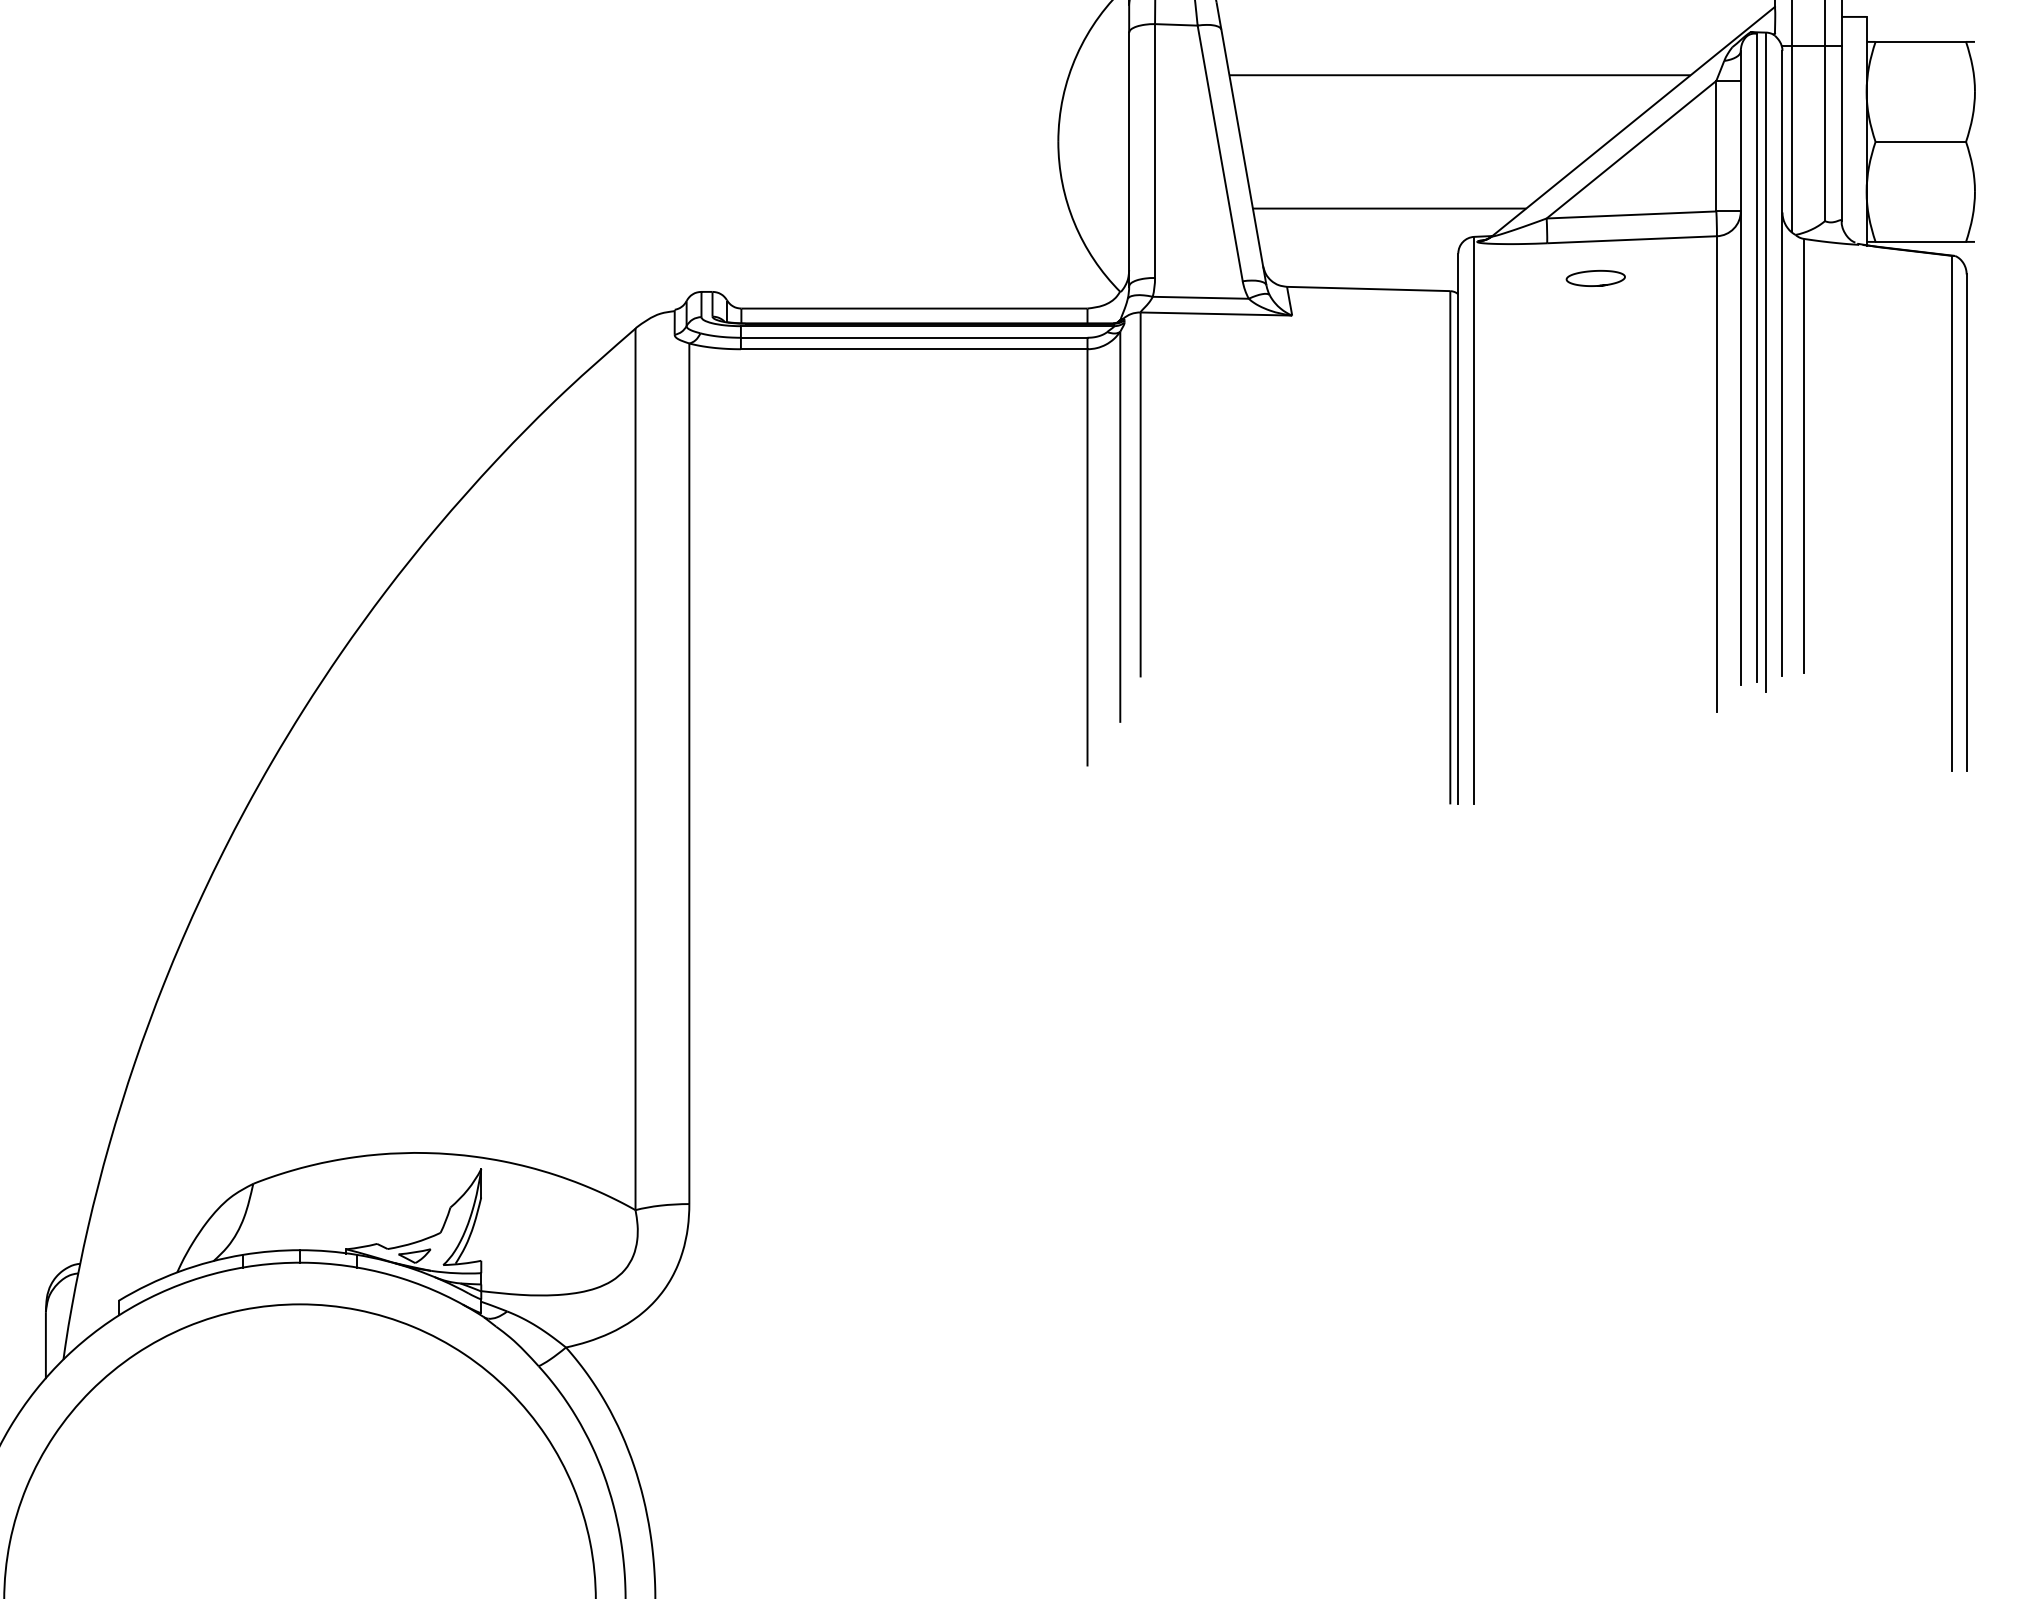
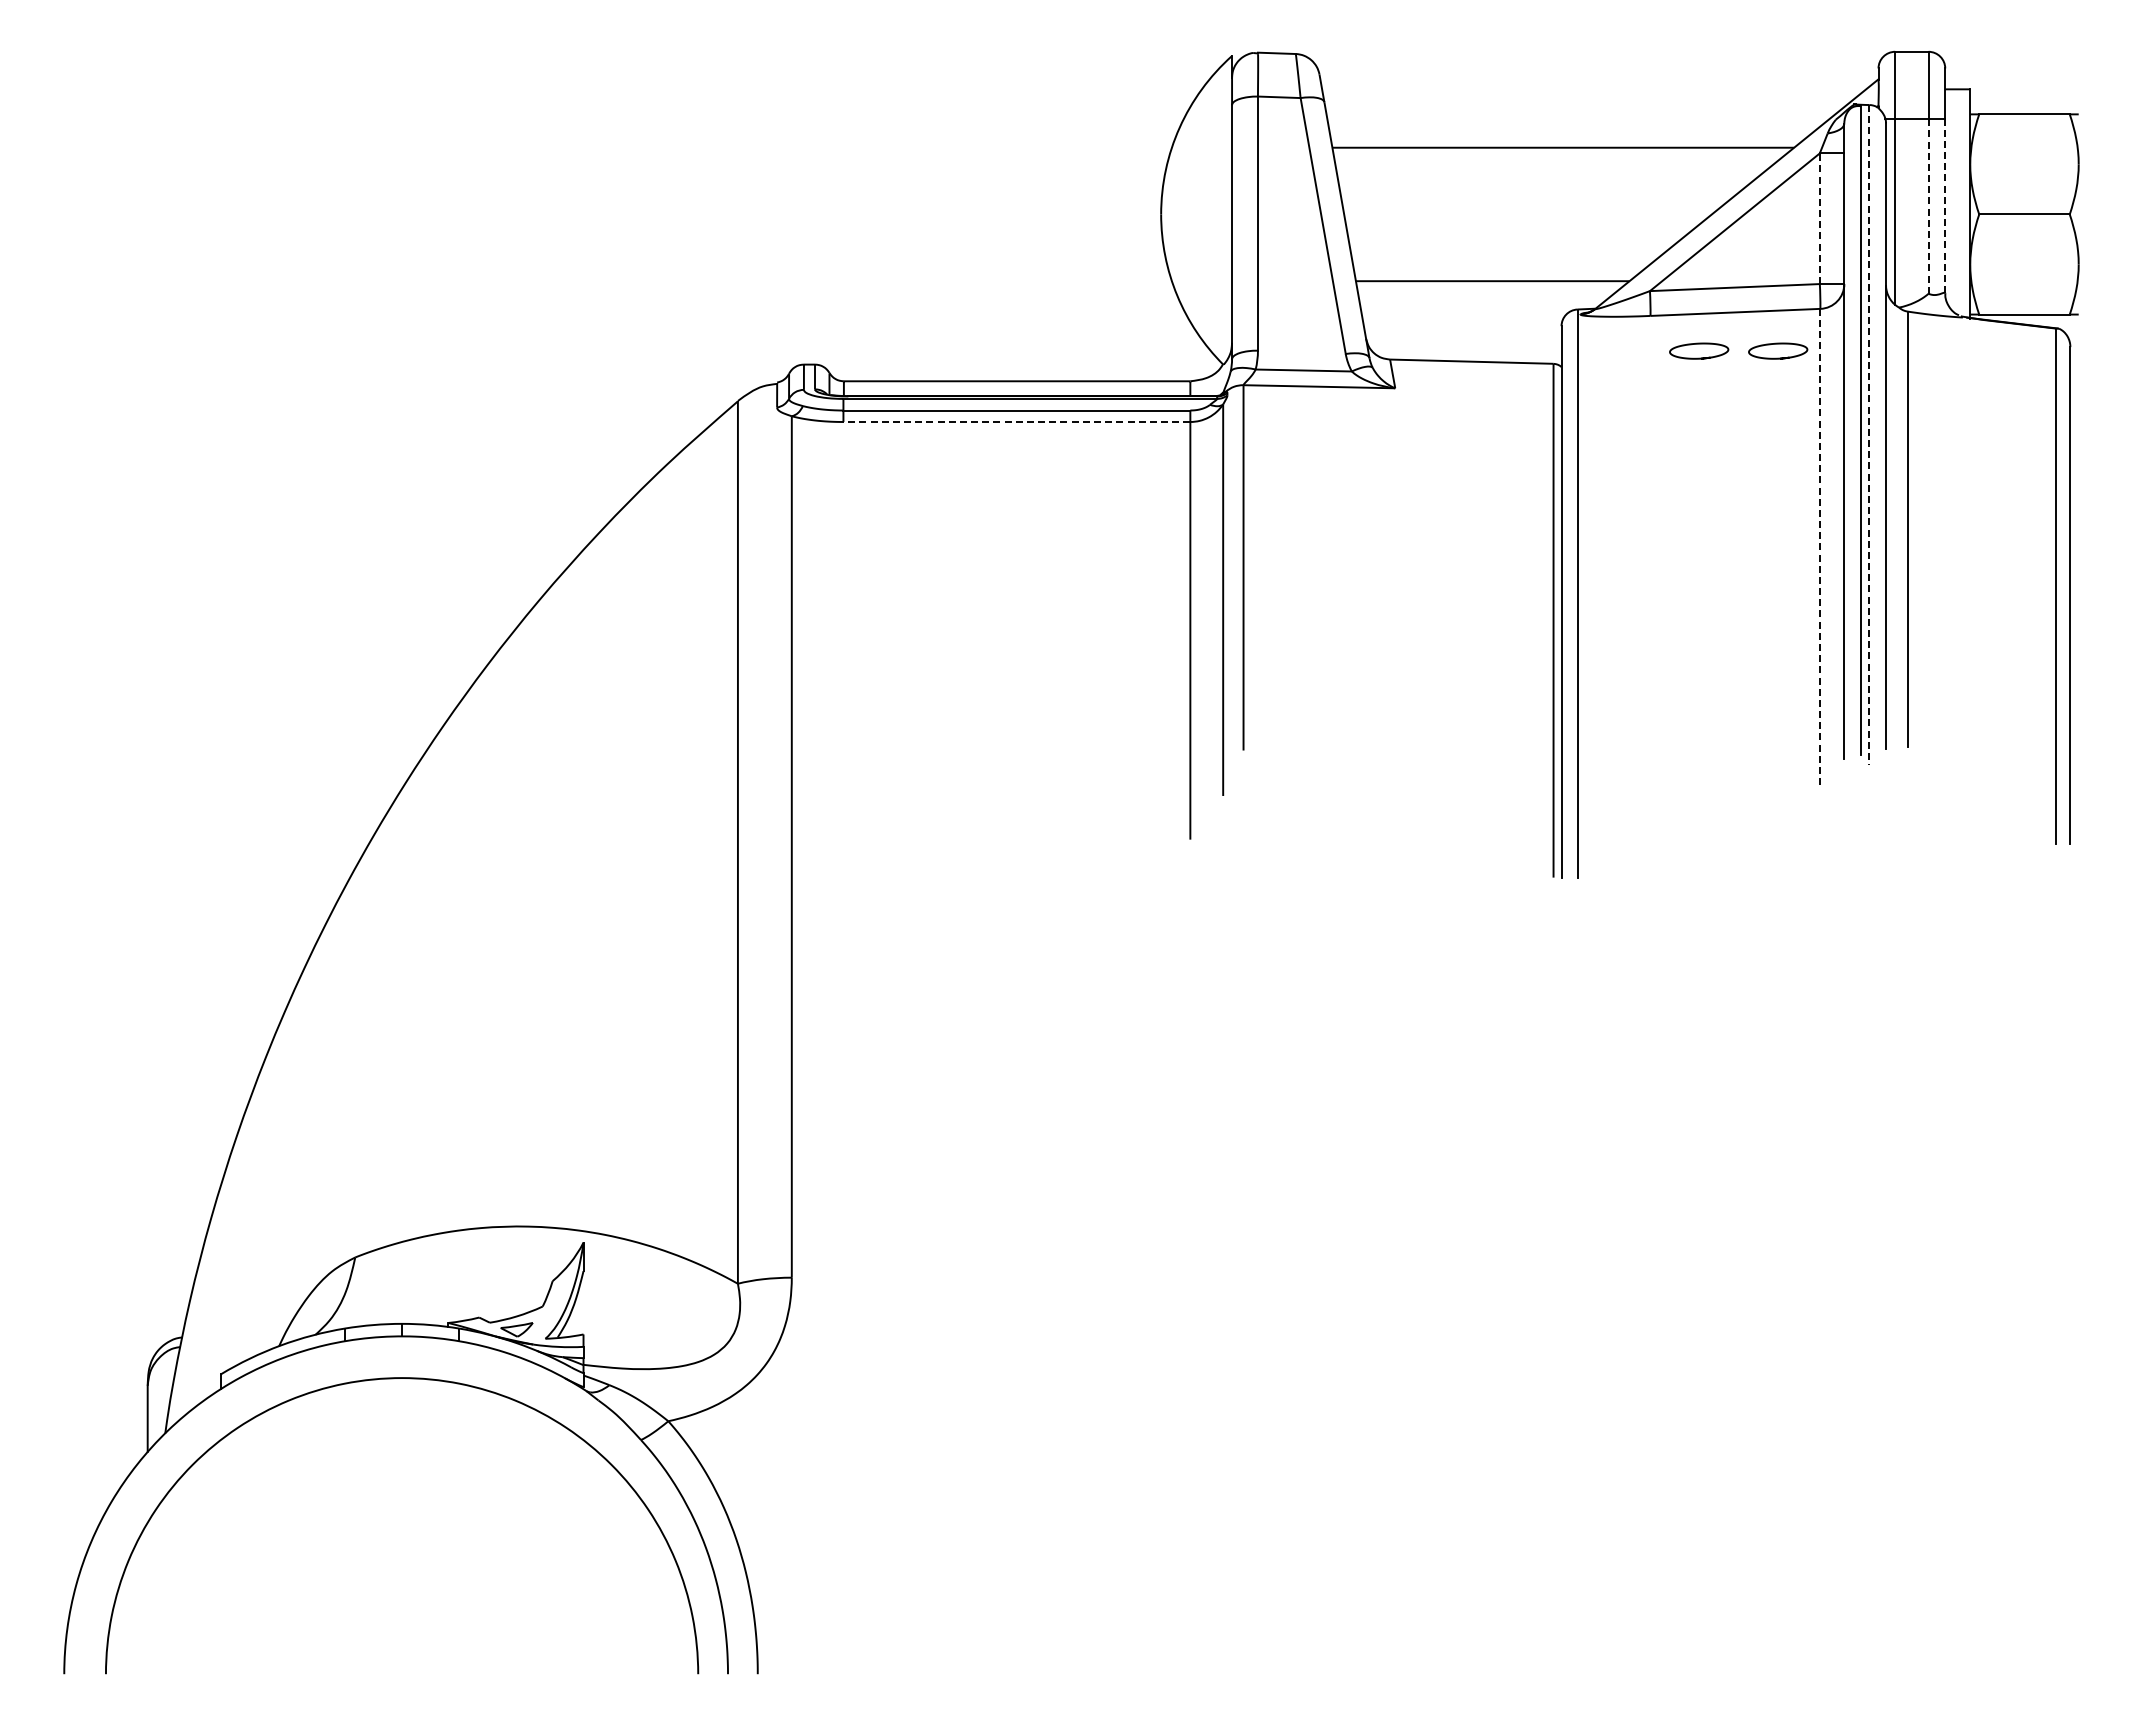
line: (1824, 133) -> (1928, 206), solid -> dashed
line: (1841, 133) -> (1945, 206), solid -> dashed
line: (1716, 145) -> (1819, 218), solid -> dashed
curve: (1675, 271) -> (1778, 344), added
line: (913, 349) -> (1016, 422), solid -> dashed
line: (1765, 362) -> (1869, 435), solid -> dashed
line: (1717, 474) -> (1820, 547), solid -> dashed

